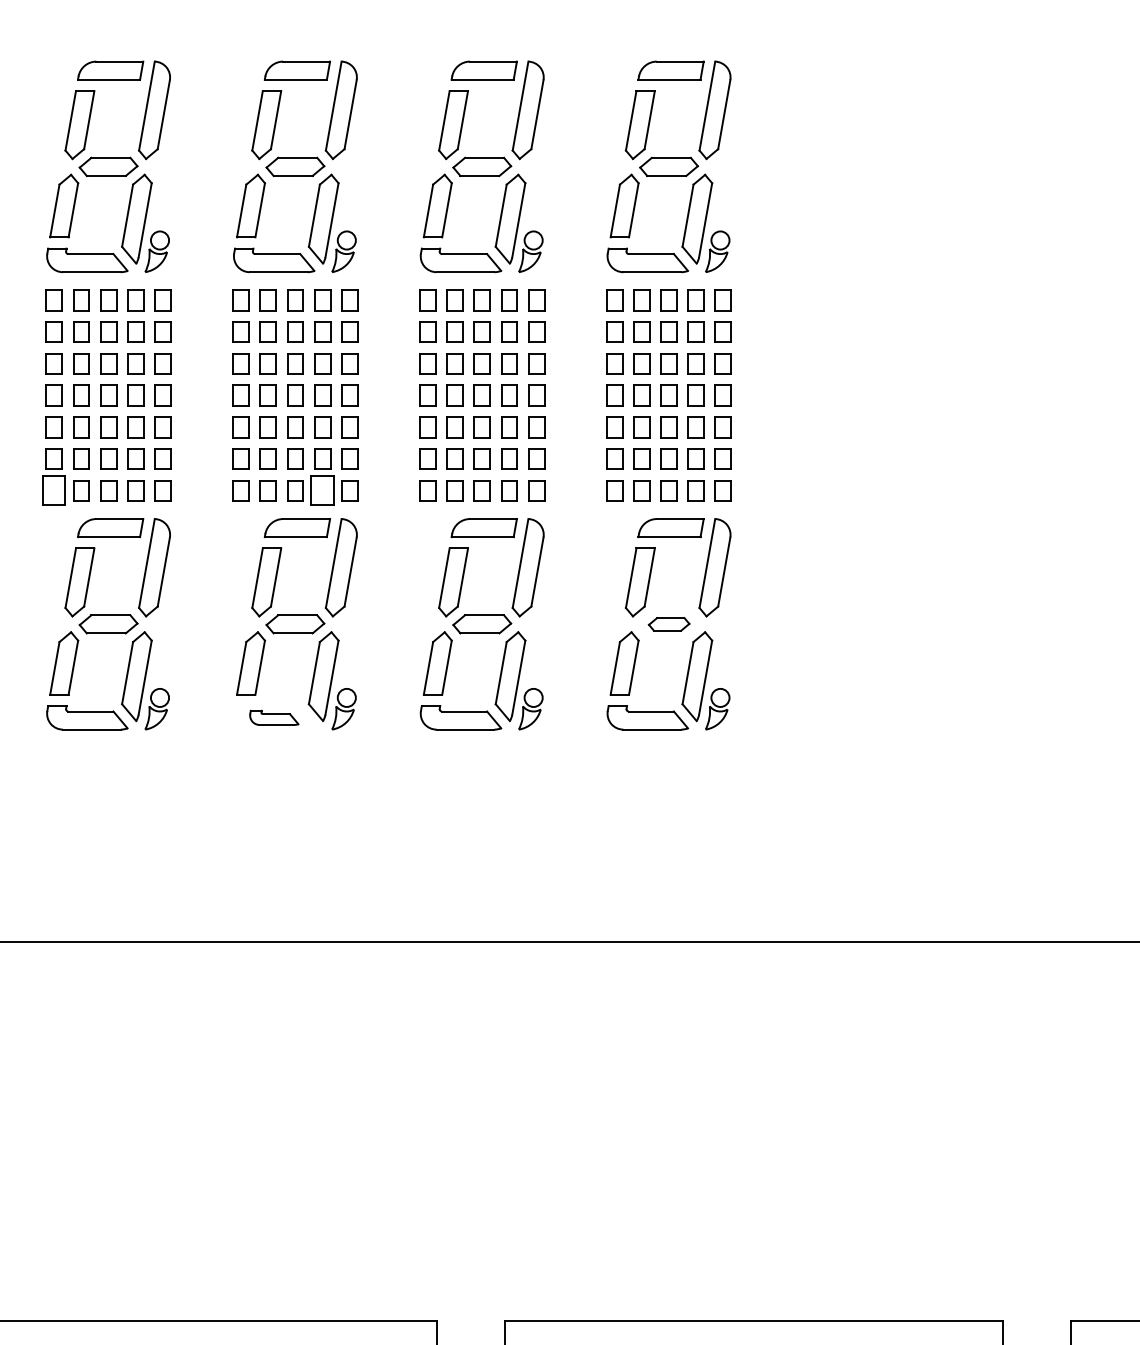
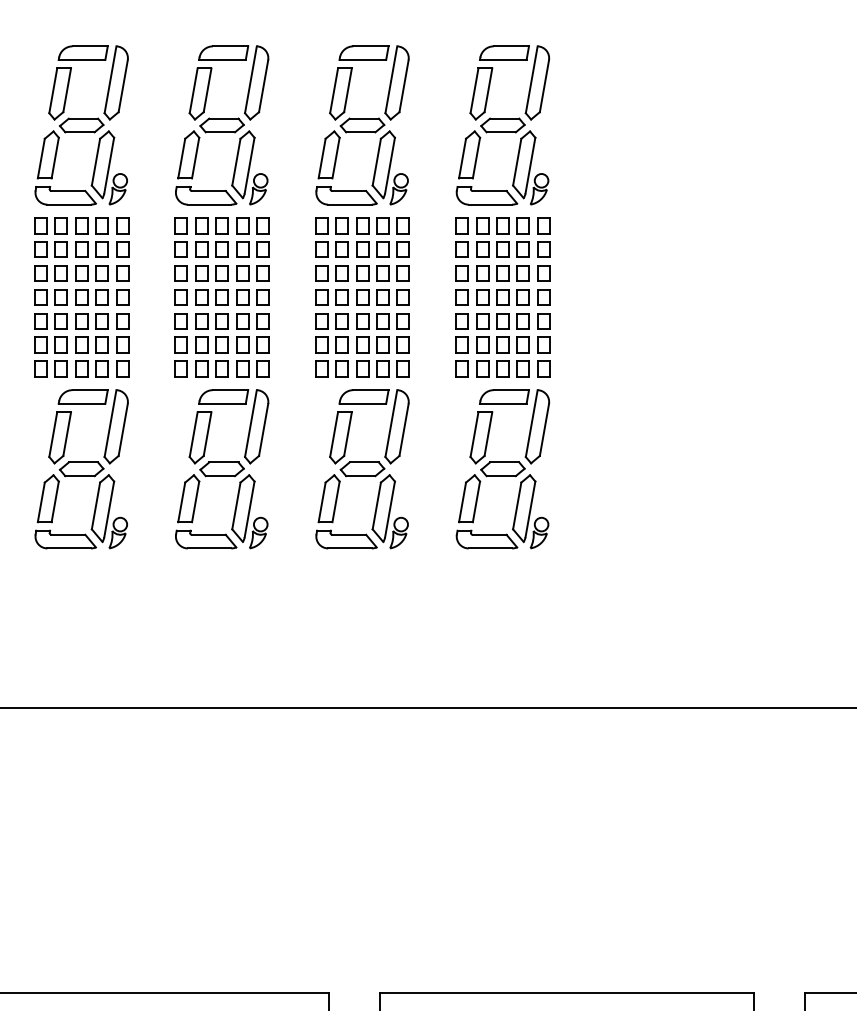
part: (53, 490) -> (40, 368), size x0.71
part: (322, 490) -> (242, 368), size x0.71
part: (669, 624) -> (503, 469), size x1.43
part: (274, 717) -> (206, 539), size x1.67

